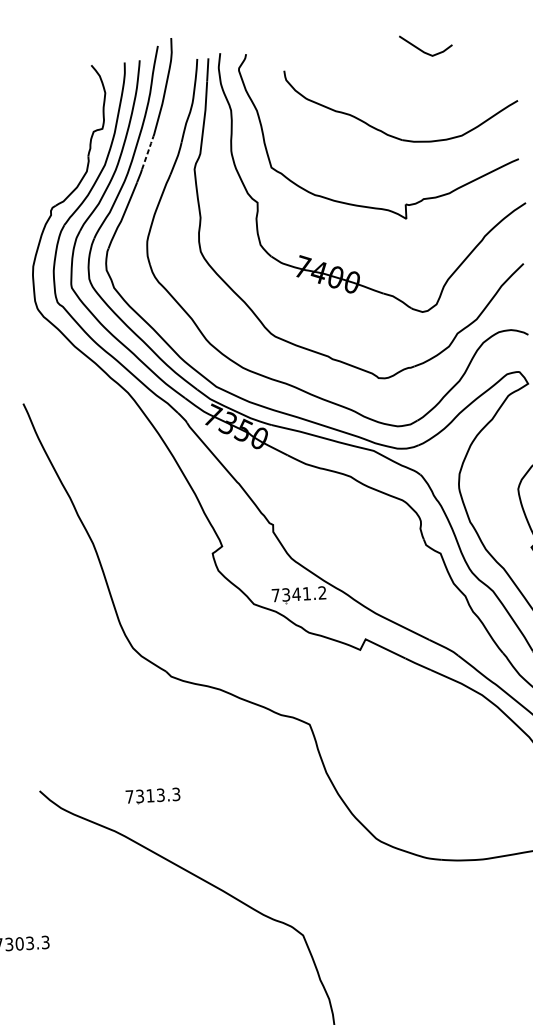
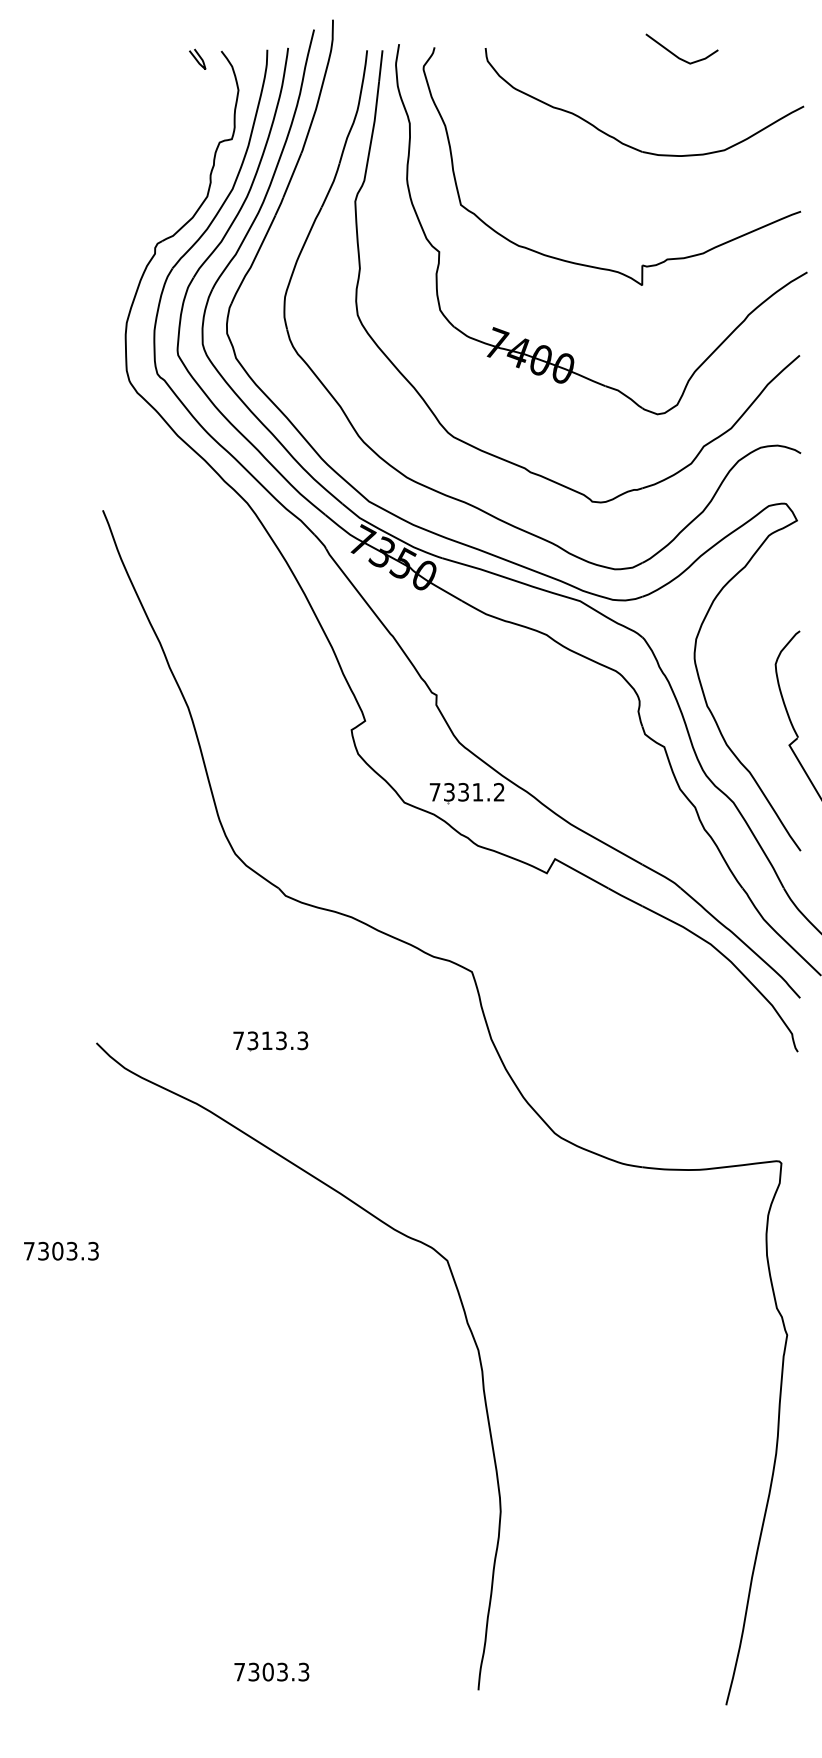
curve: (73, 71) -> (196, 58), added
part: (389, 134) -> (625, 143), moved
line: (147, 152) -> (292, 174), dashed -> solid
text: (296, 594) -> (463, 792), 7341.2 -> 7331.2
part: (152, 796) -> (270, 1041), moved

